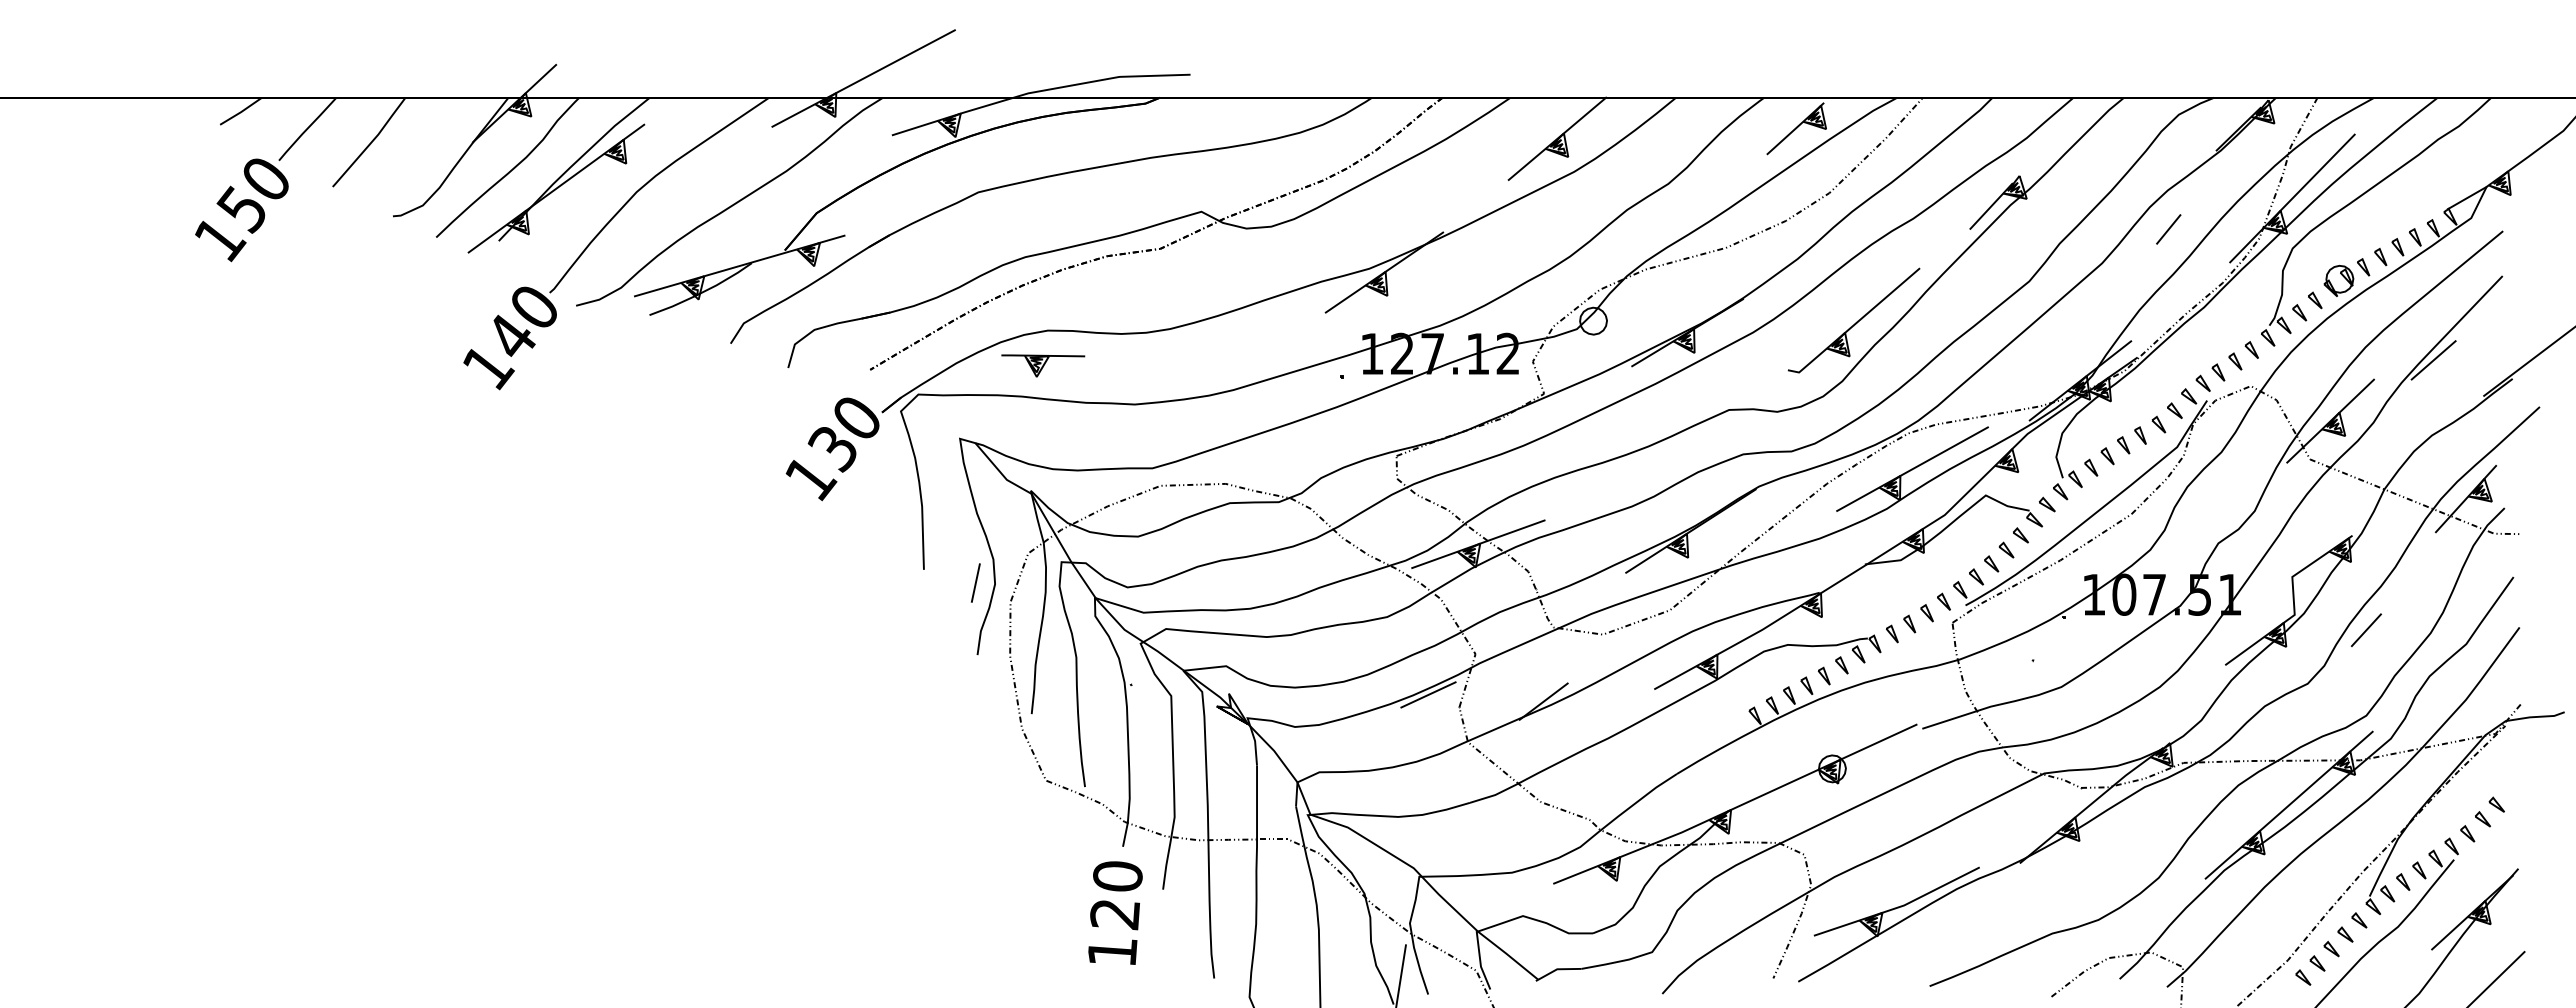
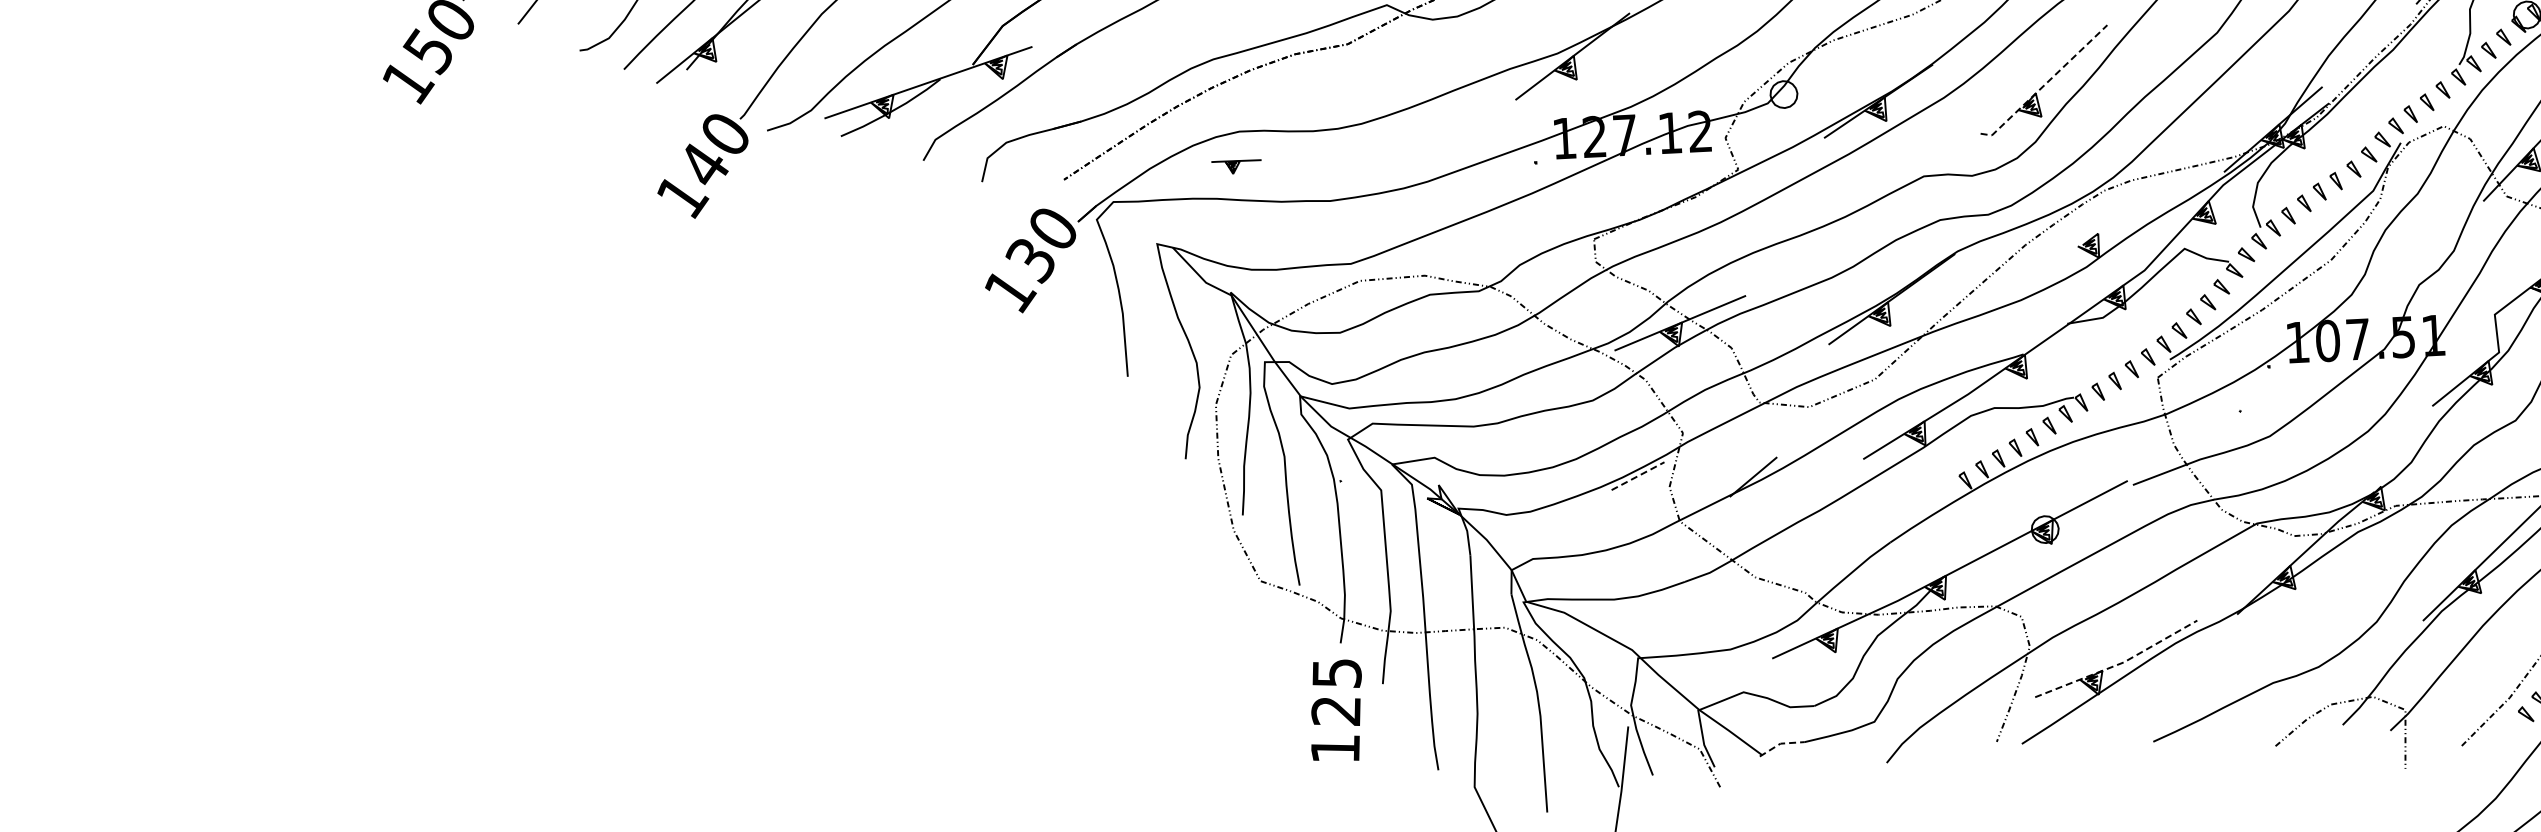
line: (1855, 324) -> (2045, 84), solid -> dashed
part: (1043, 365) -> (1236, 166), size x0.6
line: (1912, 468) -> (2109, 225), removed
line: (975, 582) -> (1179, 386), removed
line: (1428, 694) -> (1638, 475), solid -> dashed
text: (1117, 876) -> (1336, 673), 120 -> 125
line: (1899, 907) -> (2119, 664), solid -> dashed
line: (1557, 969) -> (1780, 743), solid -> dashed

